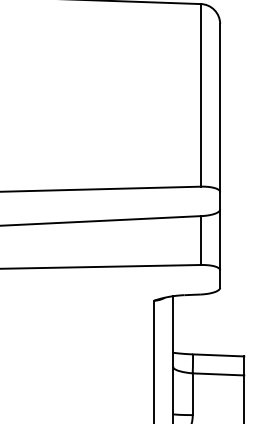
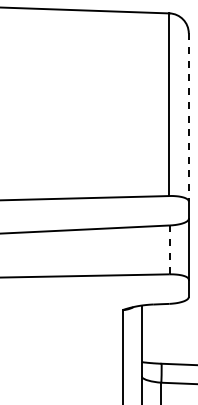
line: (220, 108) -> (189, 117), solid -> dashed
line: (201, 241) -> (170, 250), solid -> dashed

